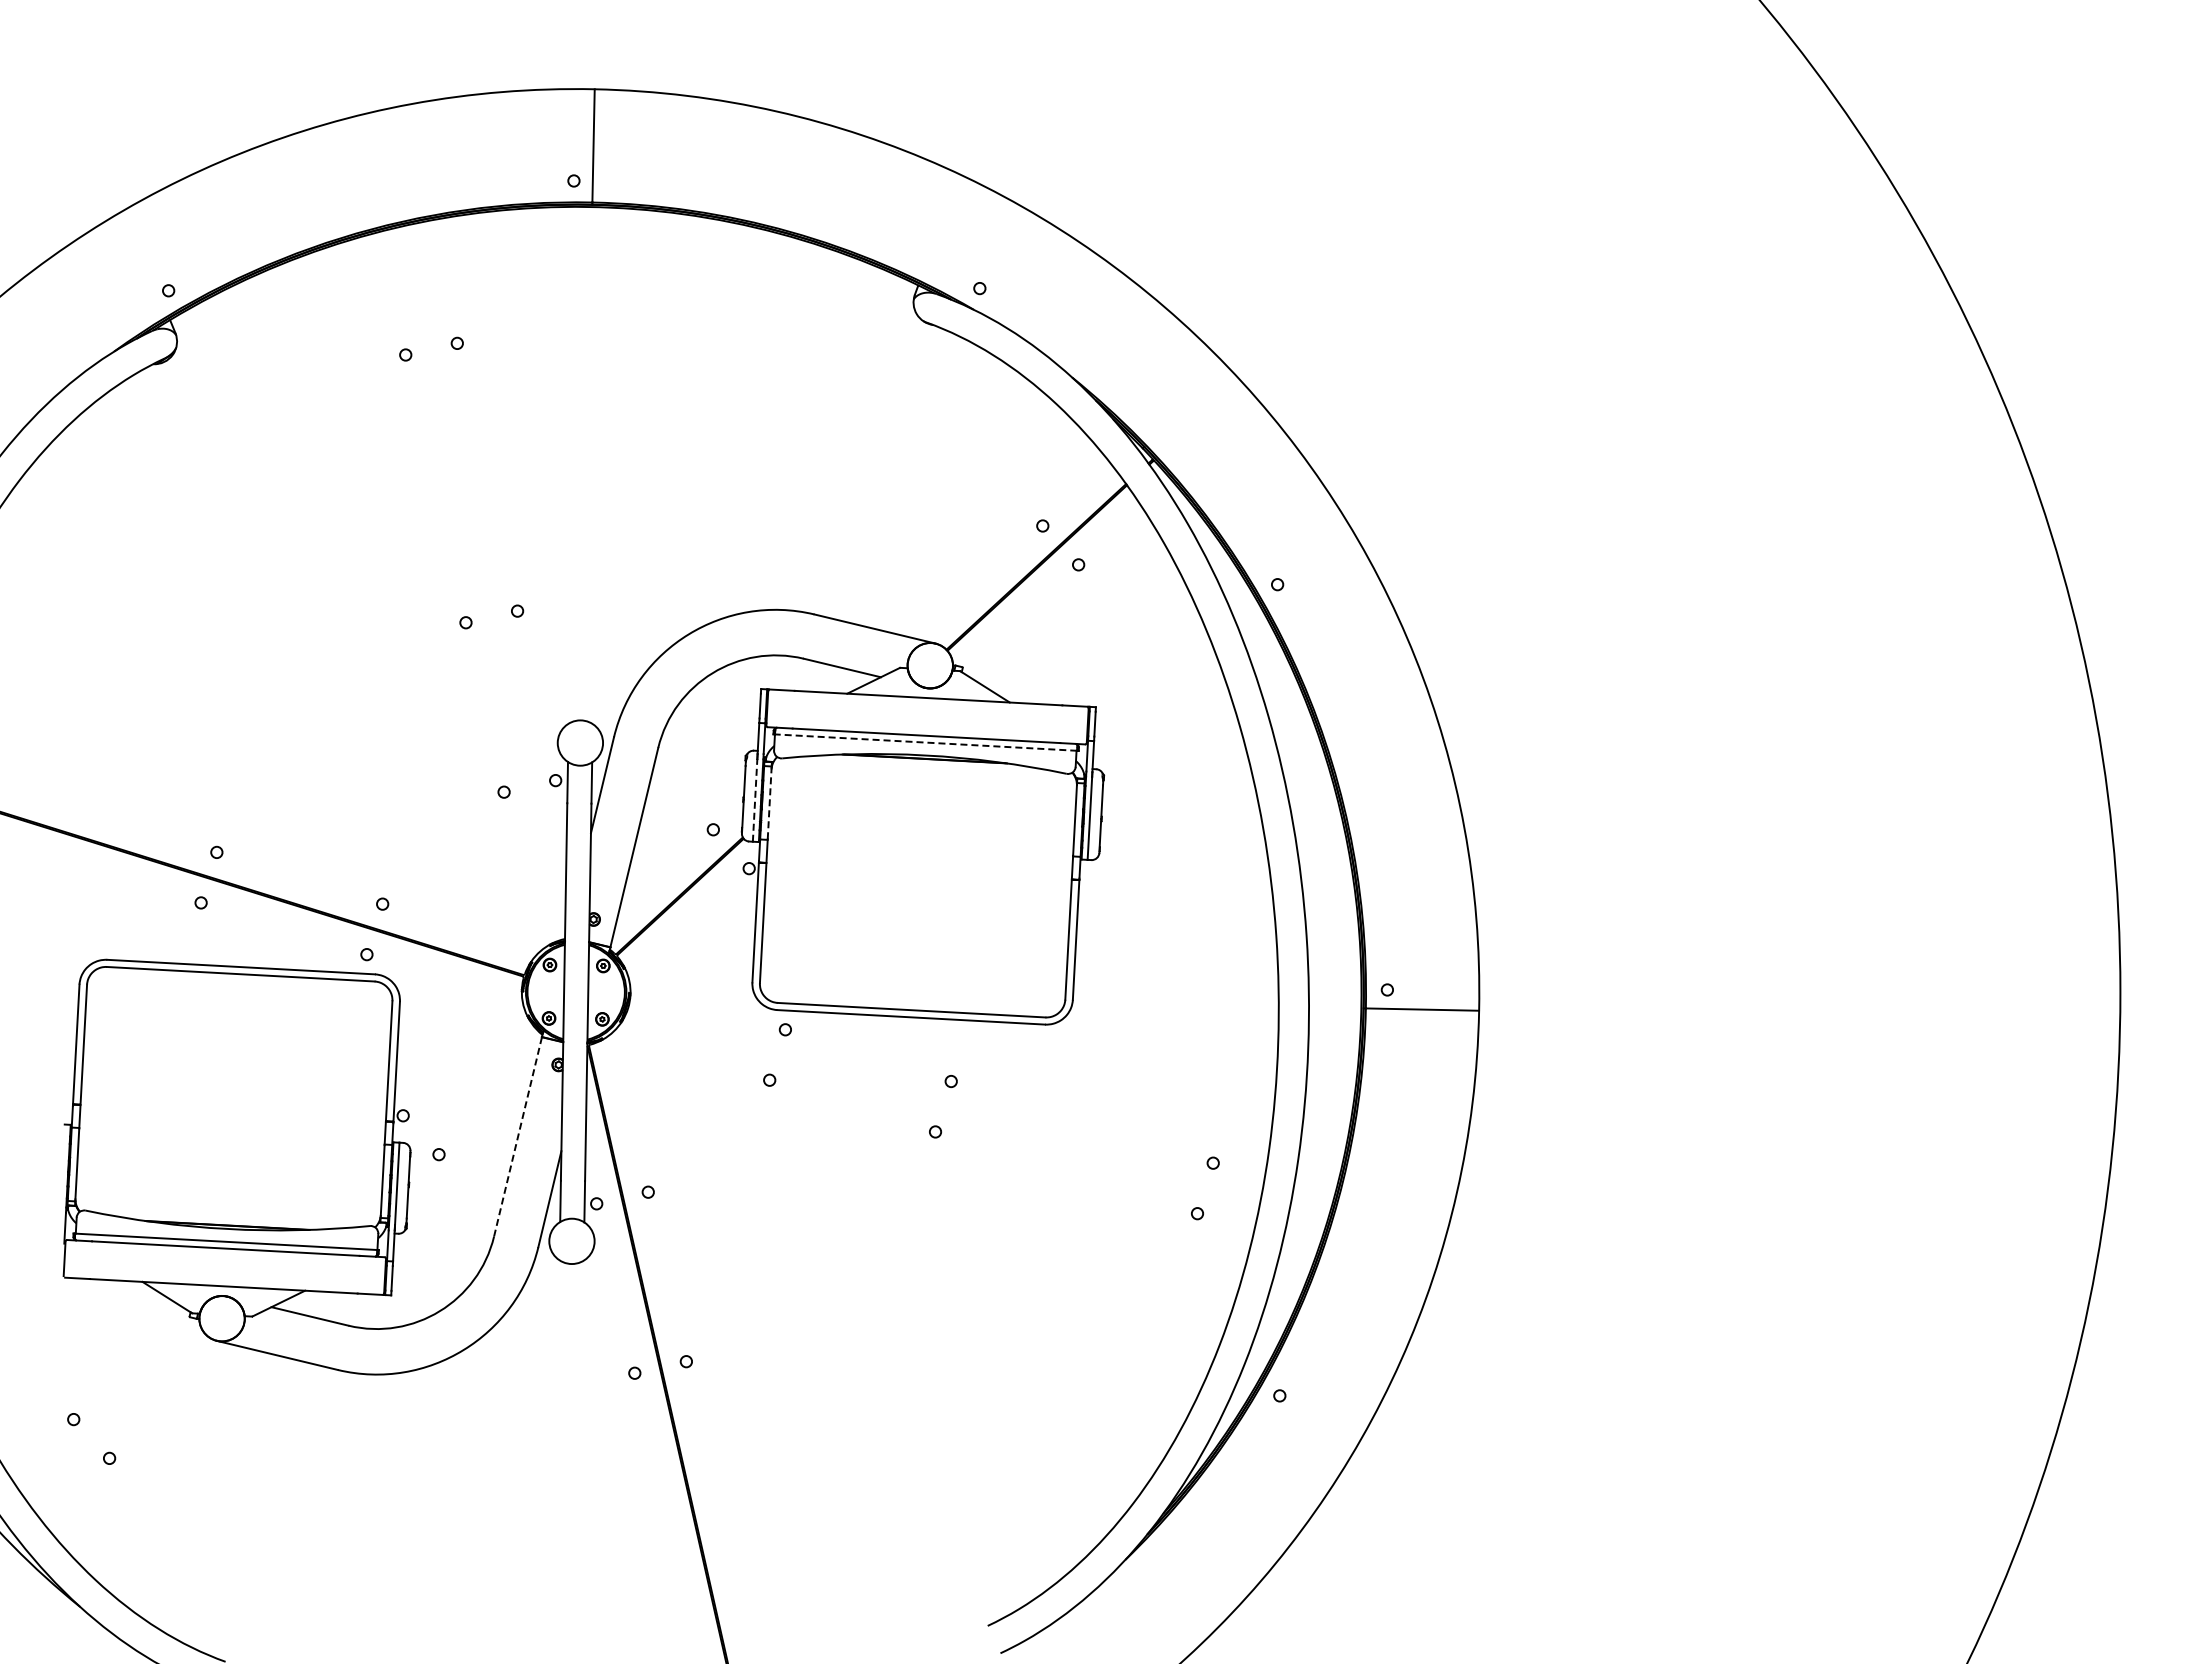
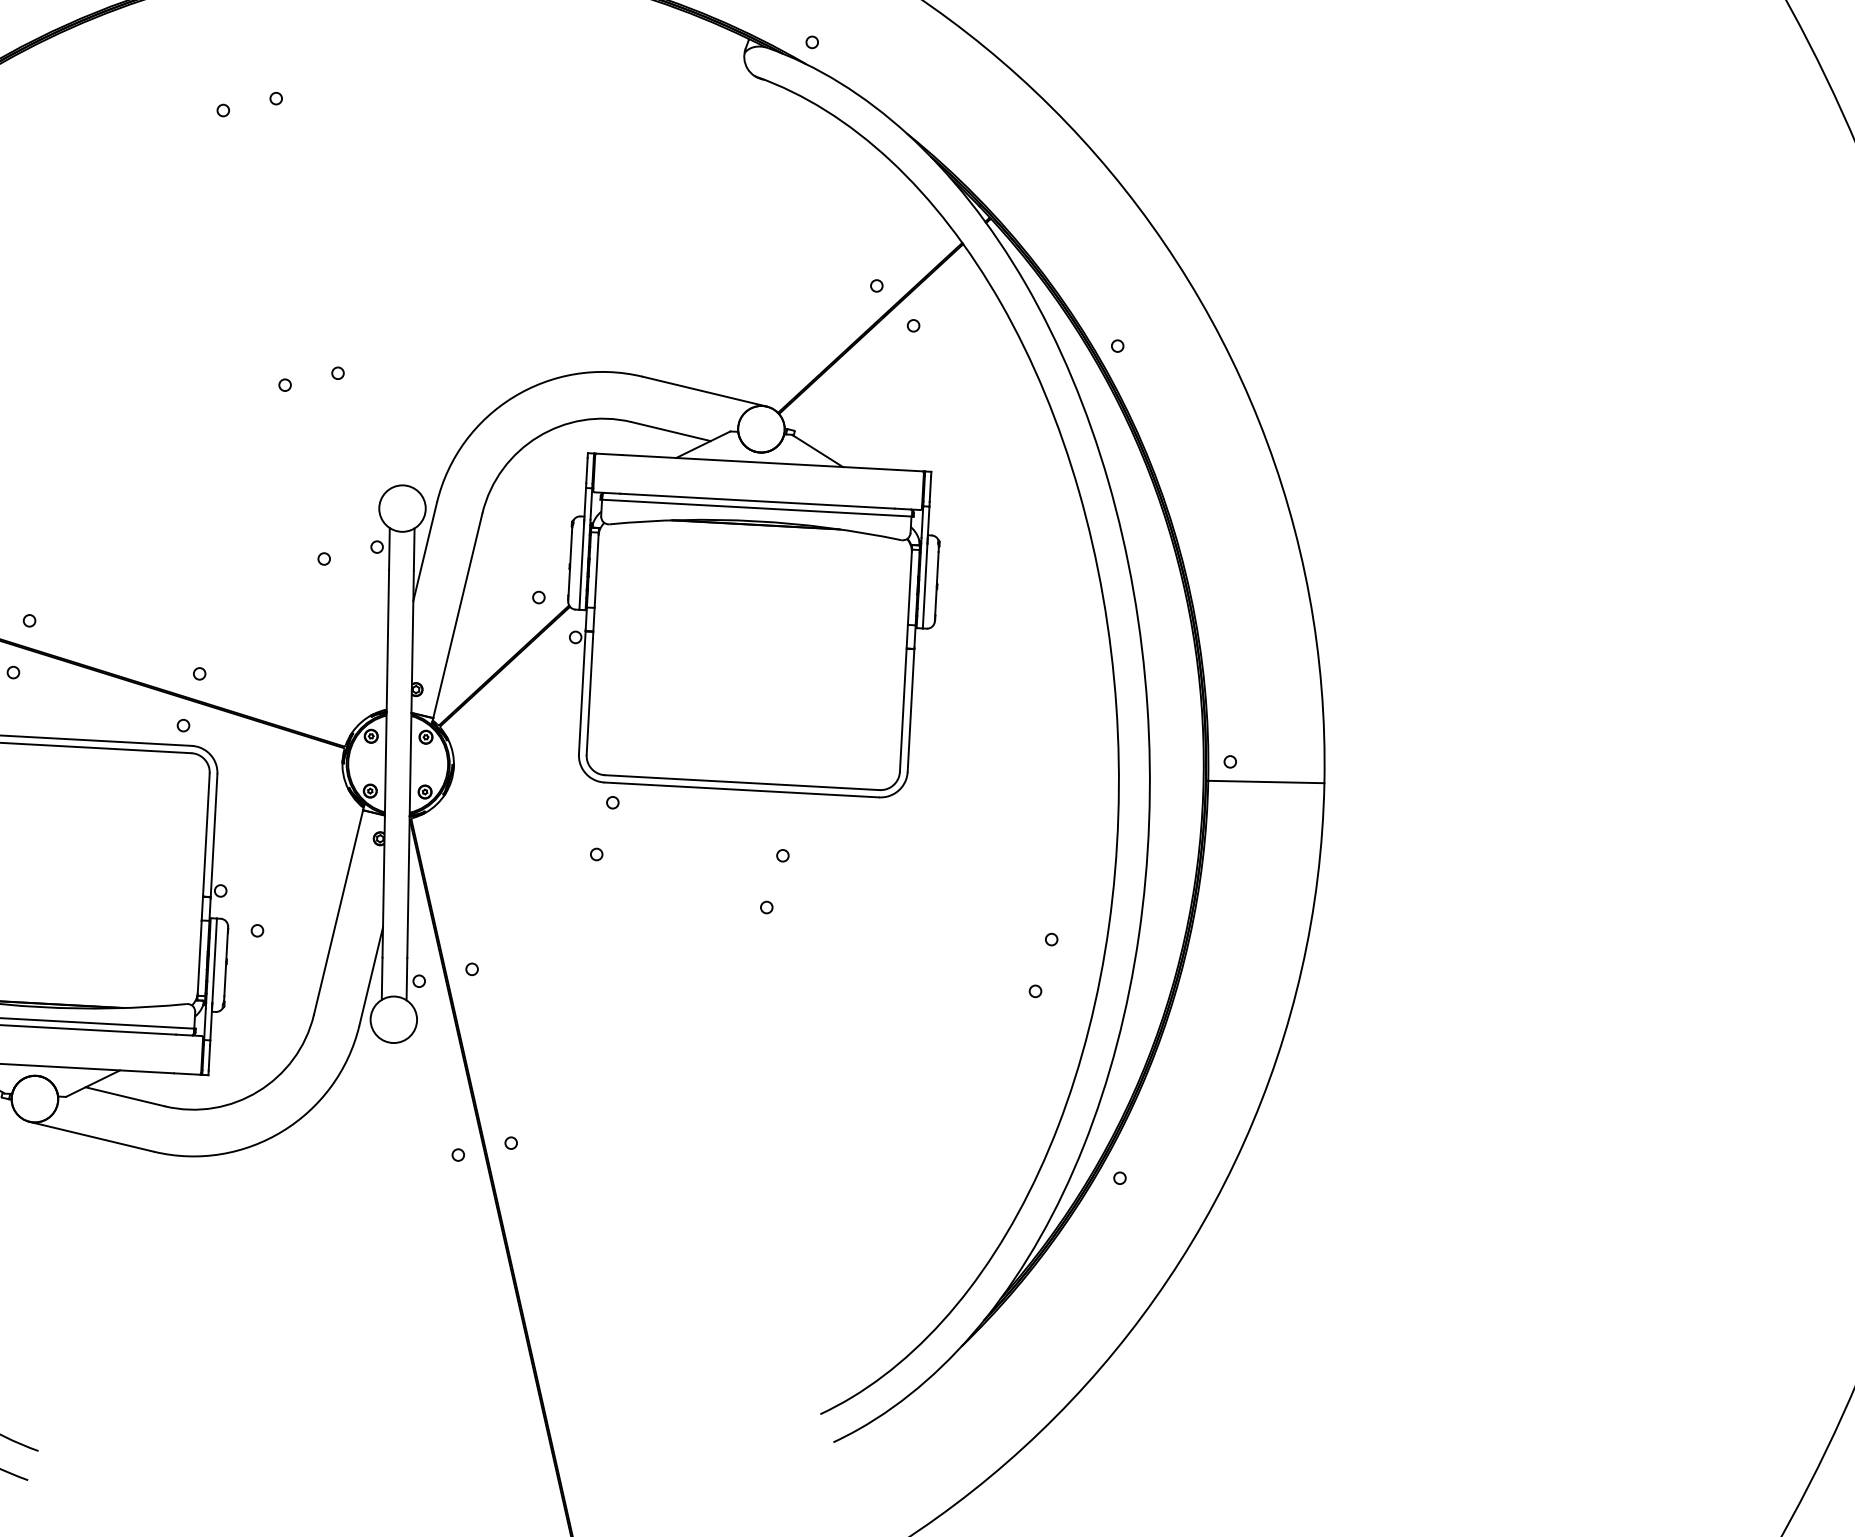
line: (925, 742) -> (756, 508), dashed -> solid
line: (755, 799) -> (582, 566), dashed -> solid
line: (769, 802) -> (596, 569), dashed -> solid
line: (517, 1137) -> (337, 913), dashed -> solid

